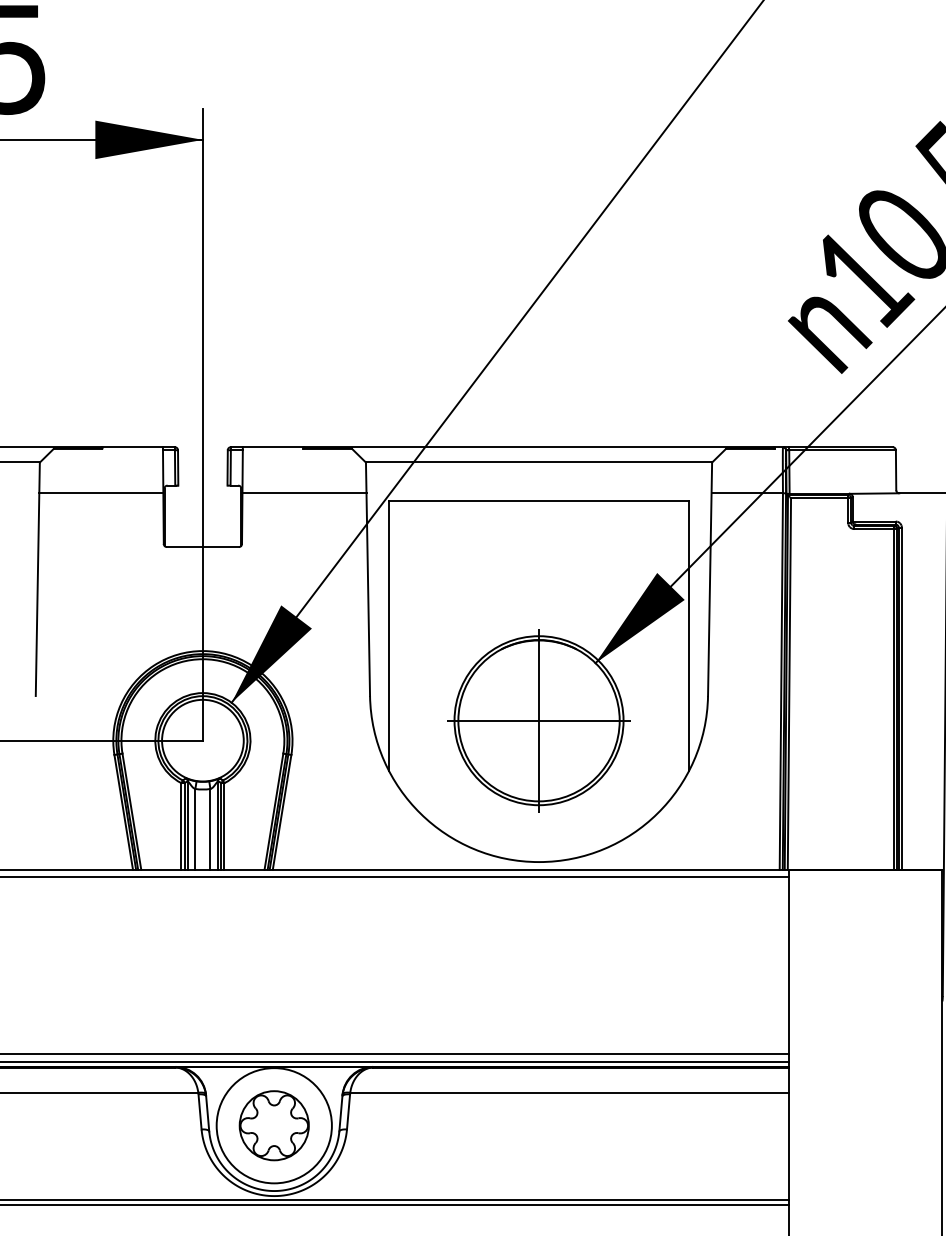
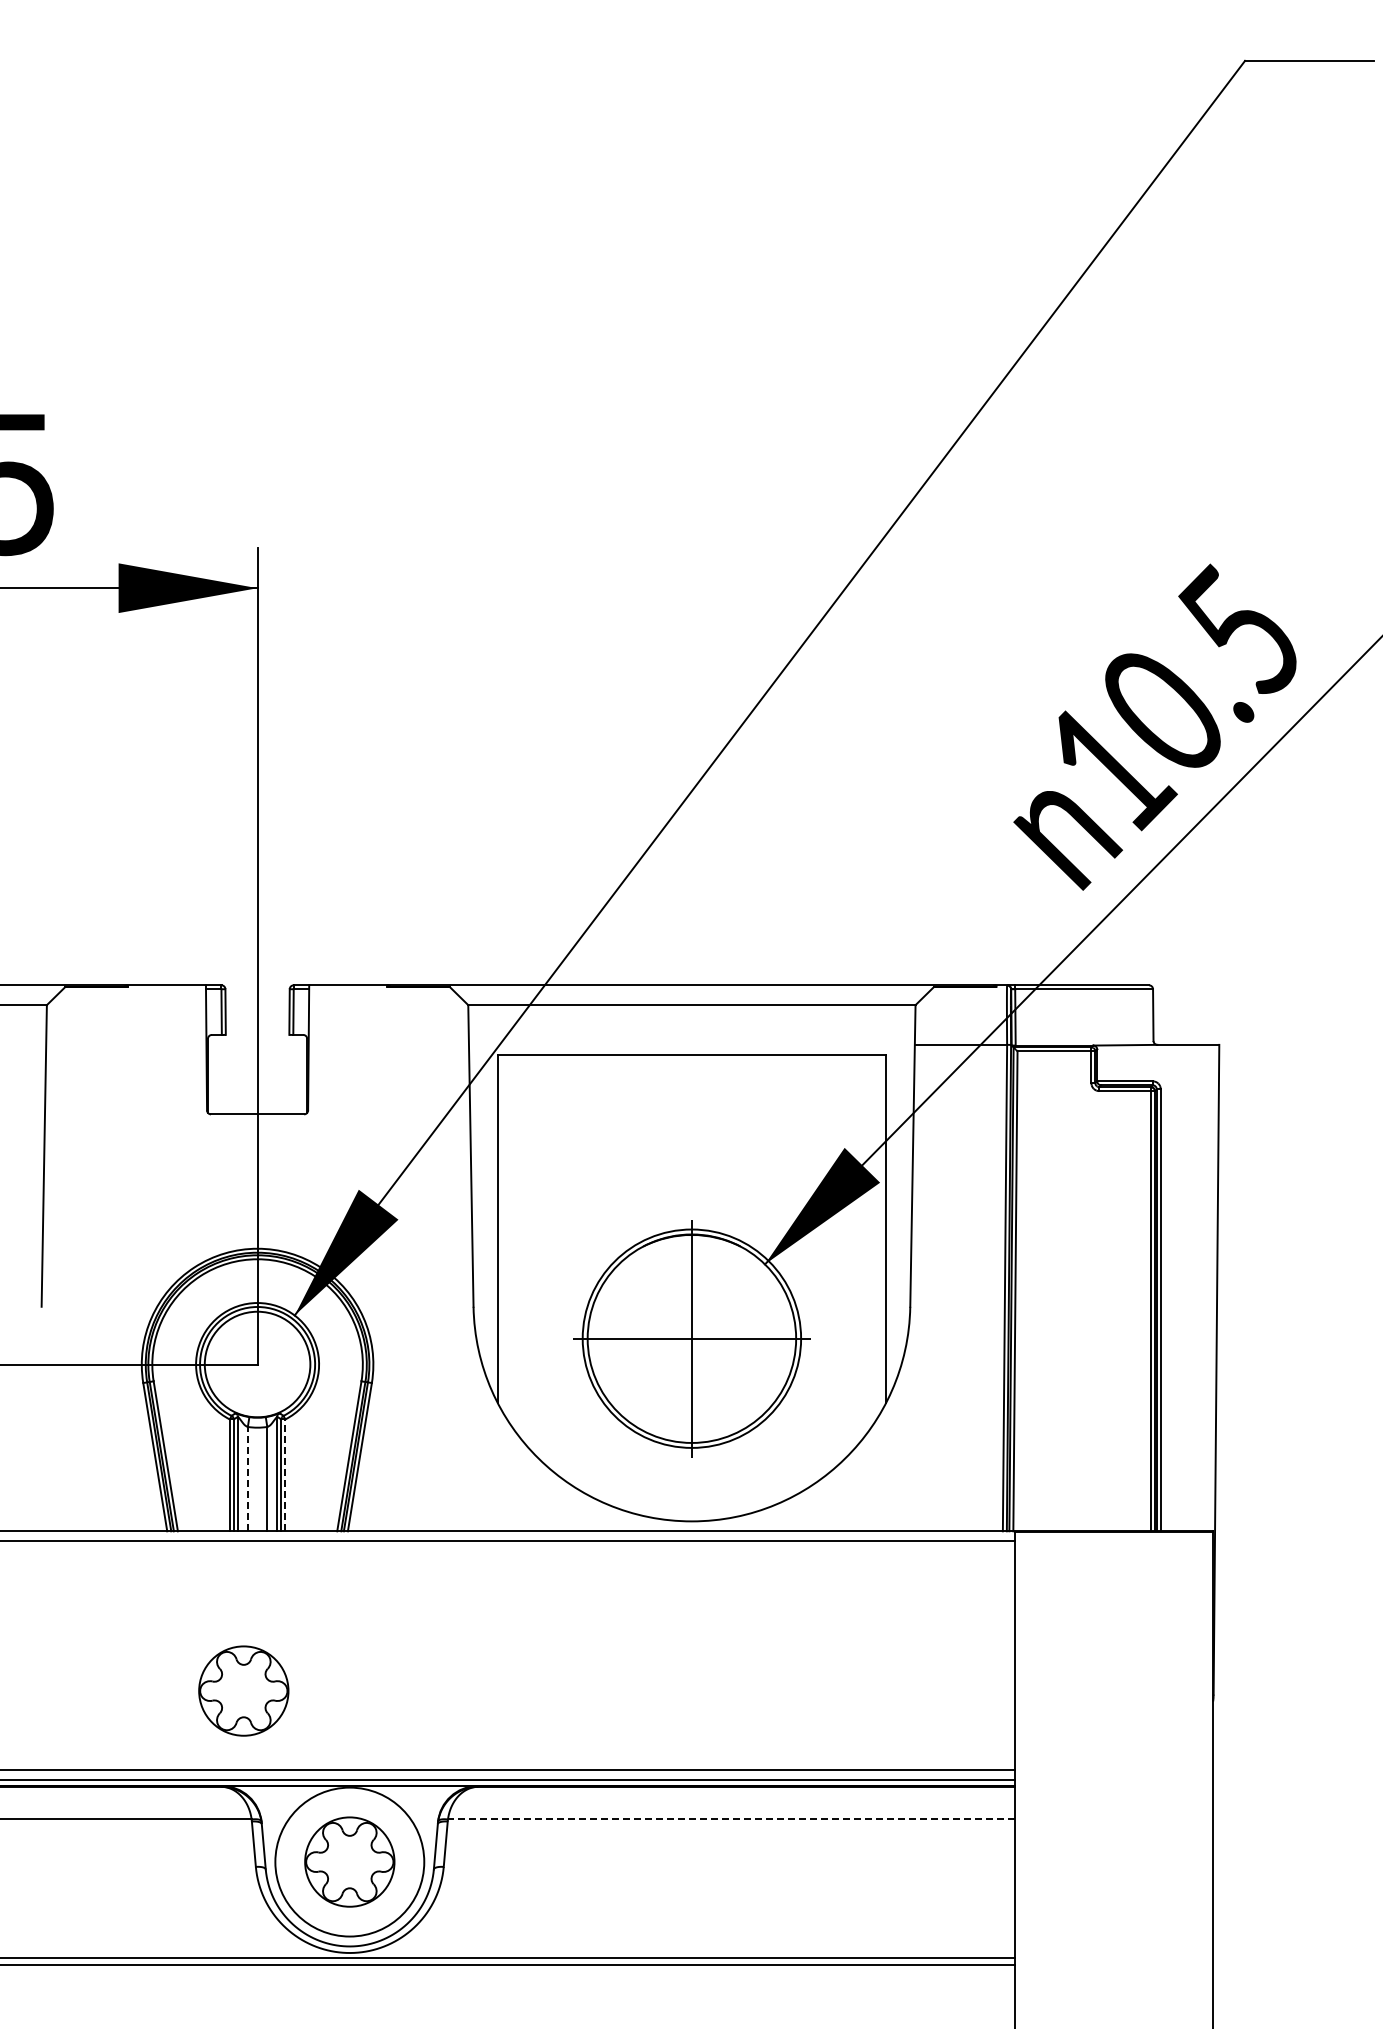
line: (101, 493) -> (126, 1044), removed
line: (304, 493) -> (388, 1044), removed
line: (224, 826) -> (285, 1475), solid -> dashed
line: (195, 828) -> (247, 1478), solid -> dashed
part: (192, 992) -> (243, 1690), added
line: (568, 1092) -> (730, 1819), solid -> dashed

